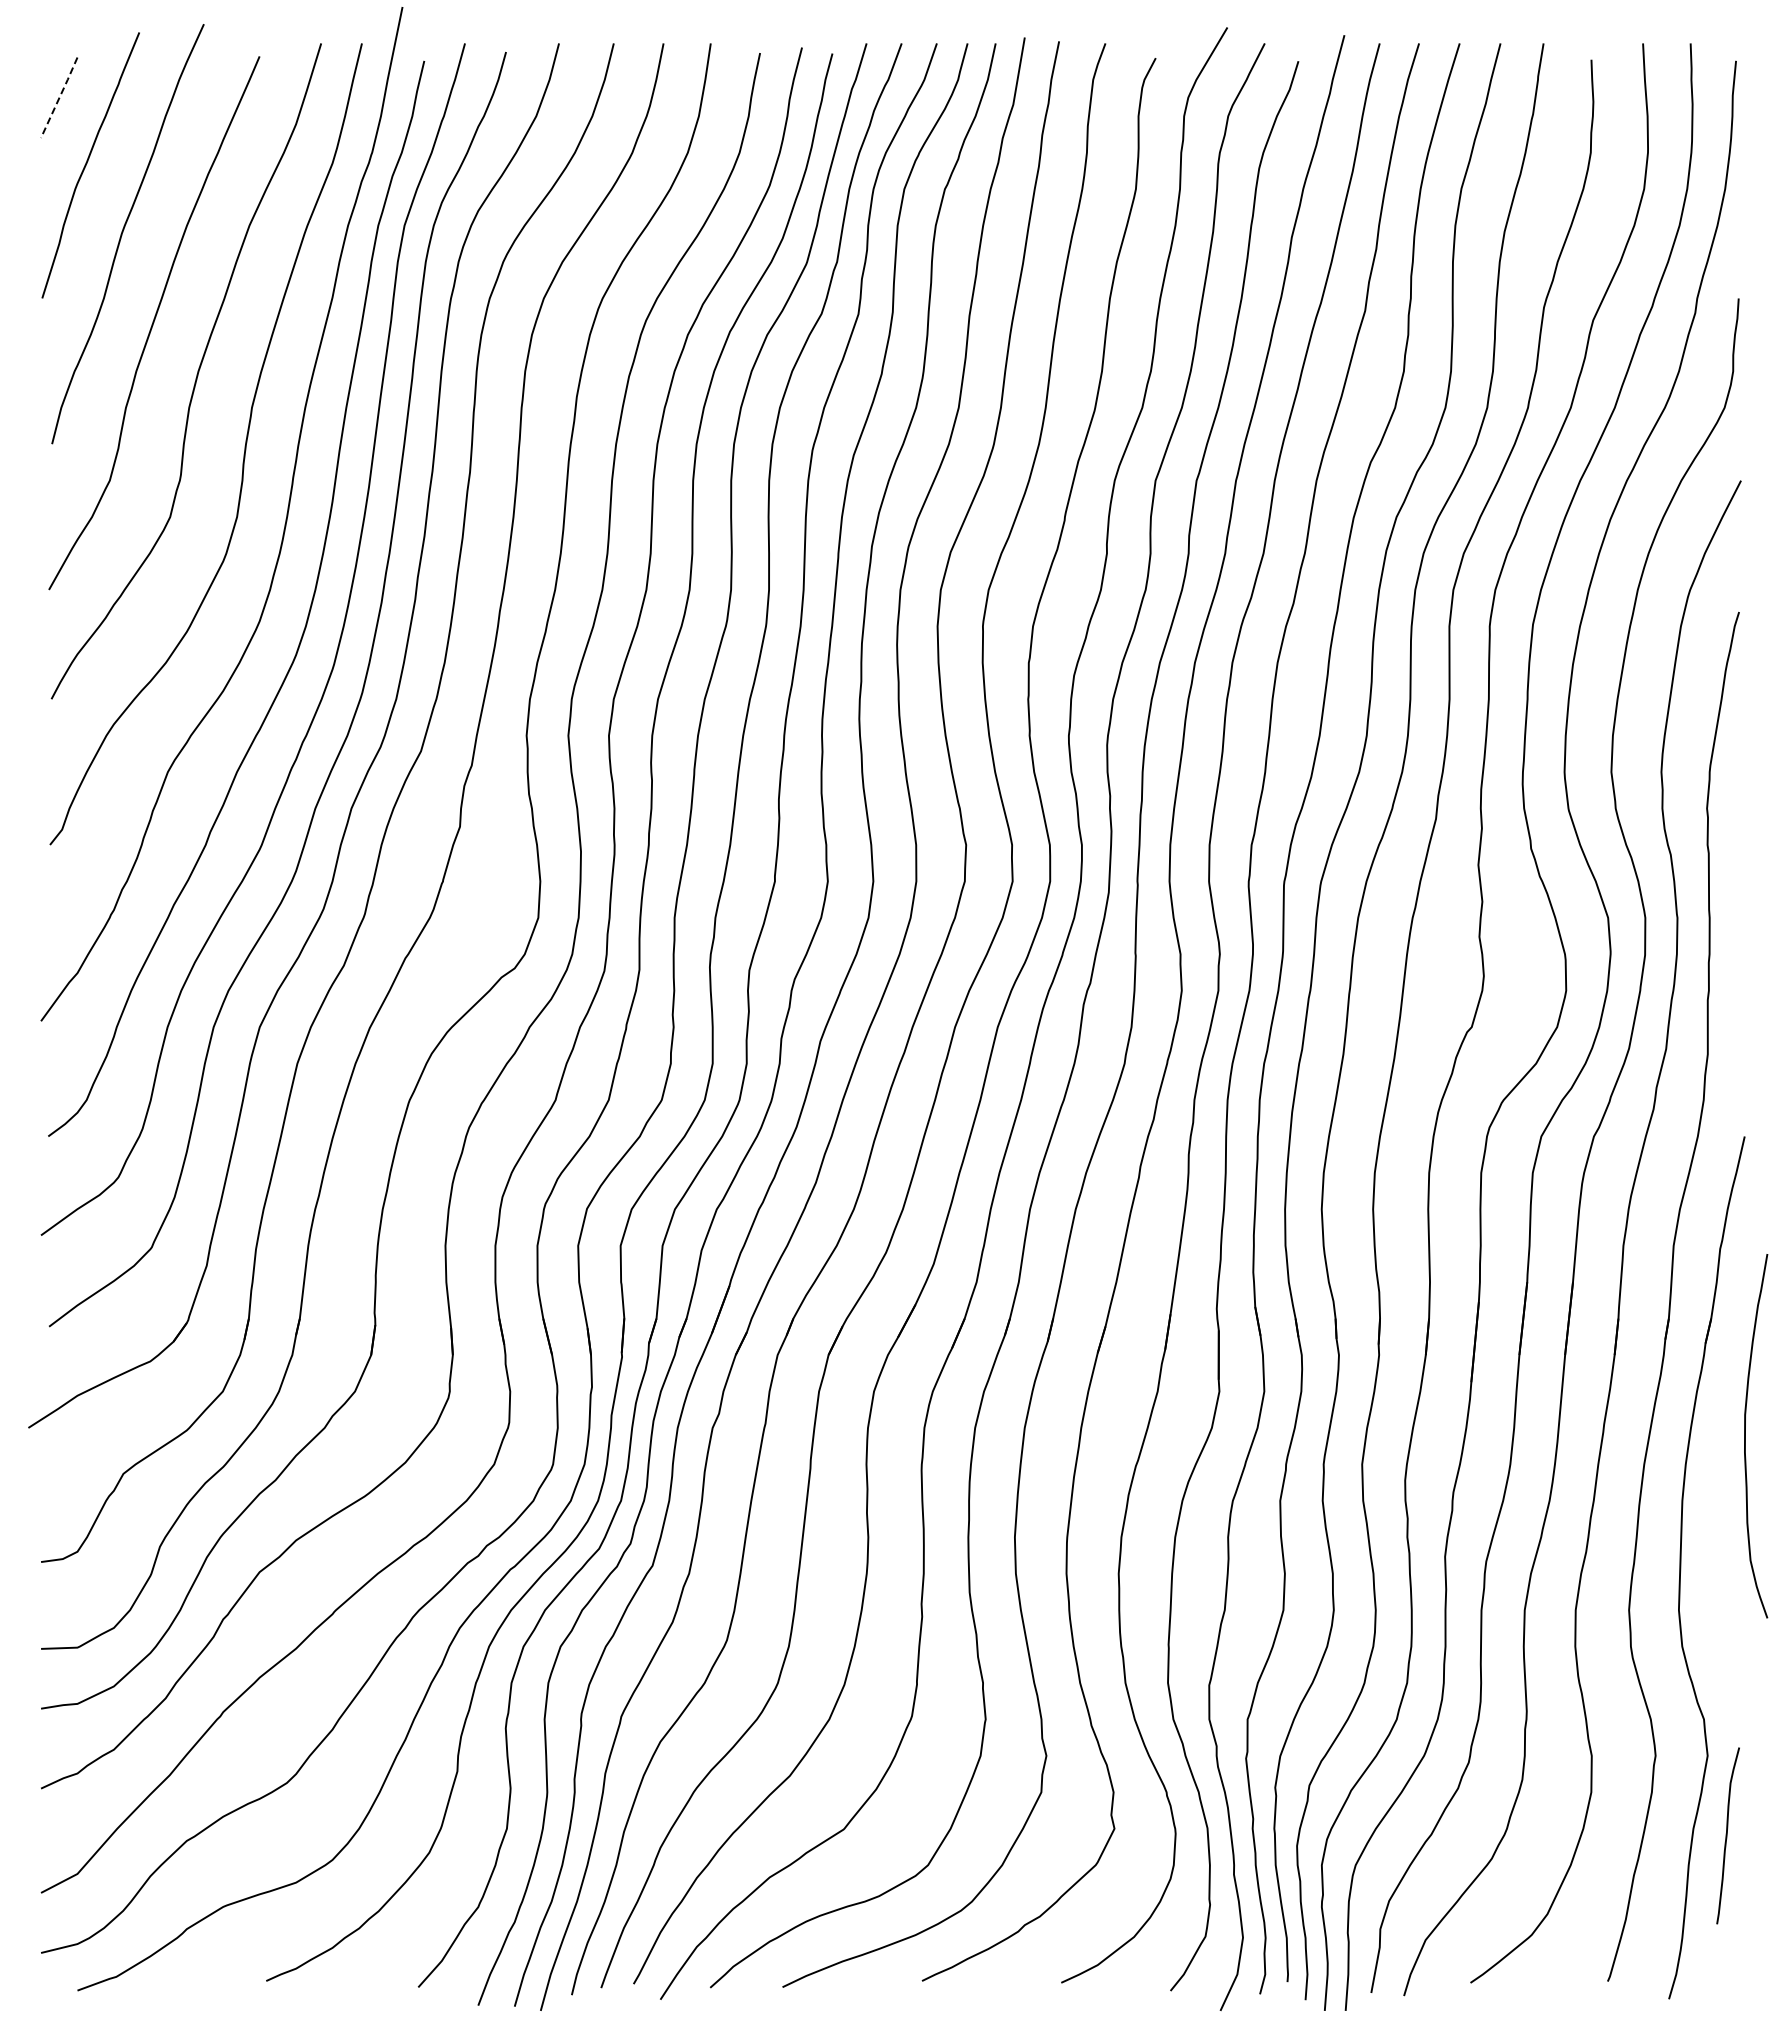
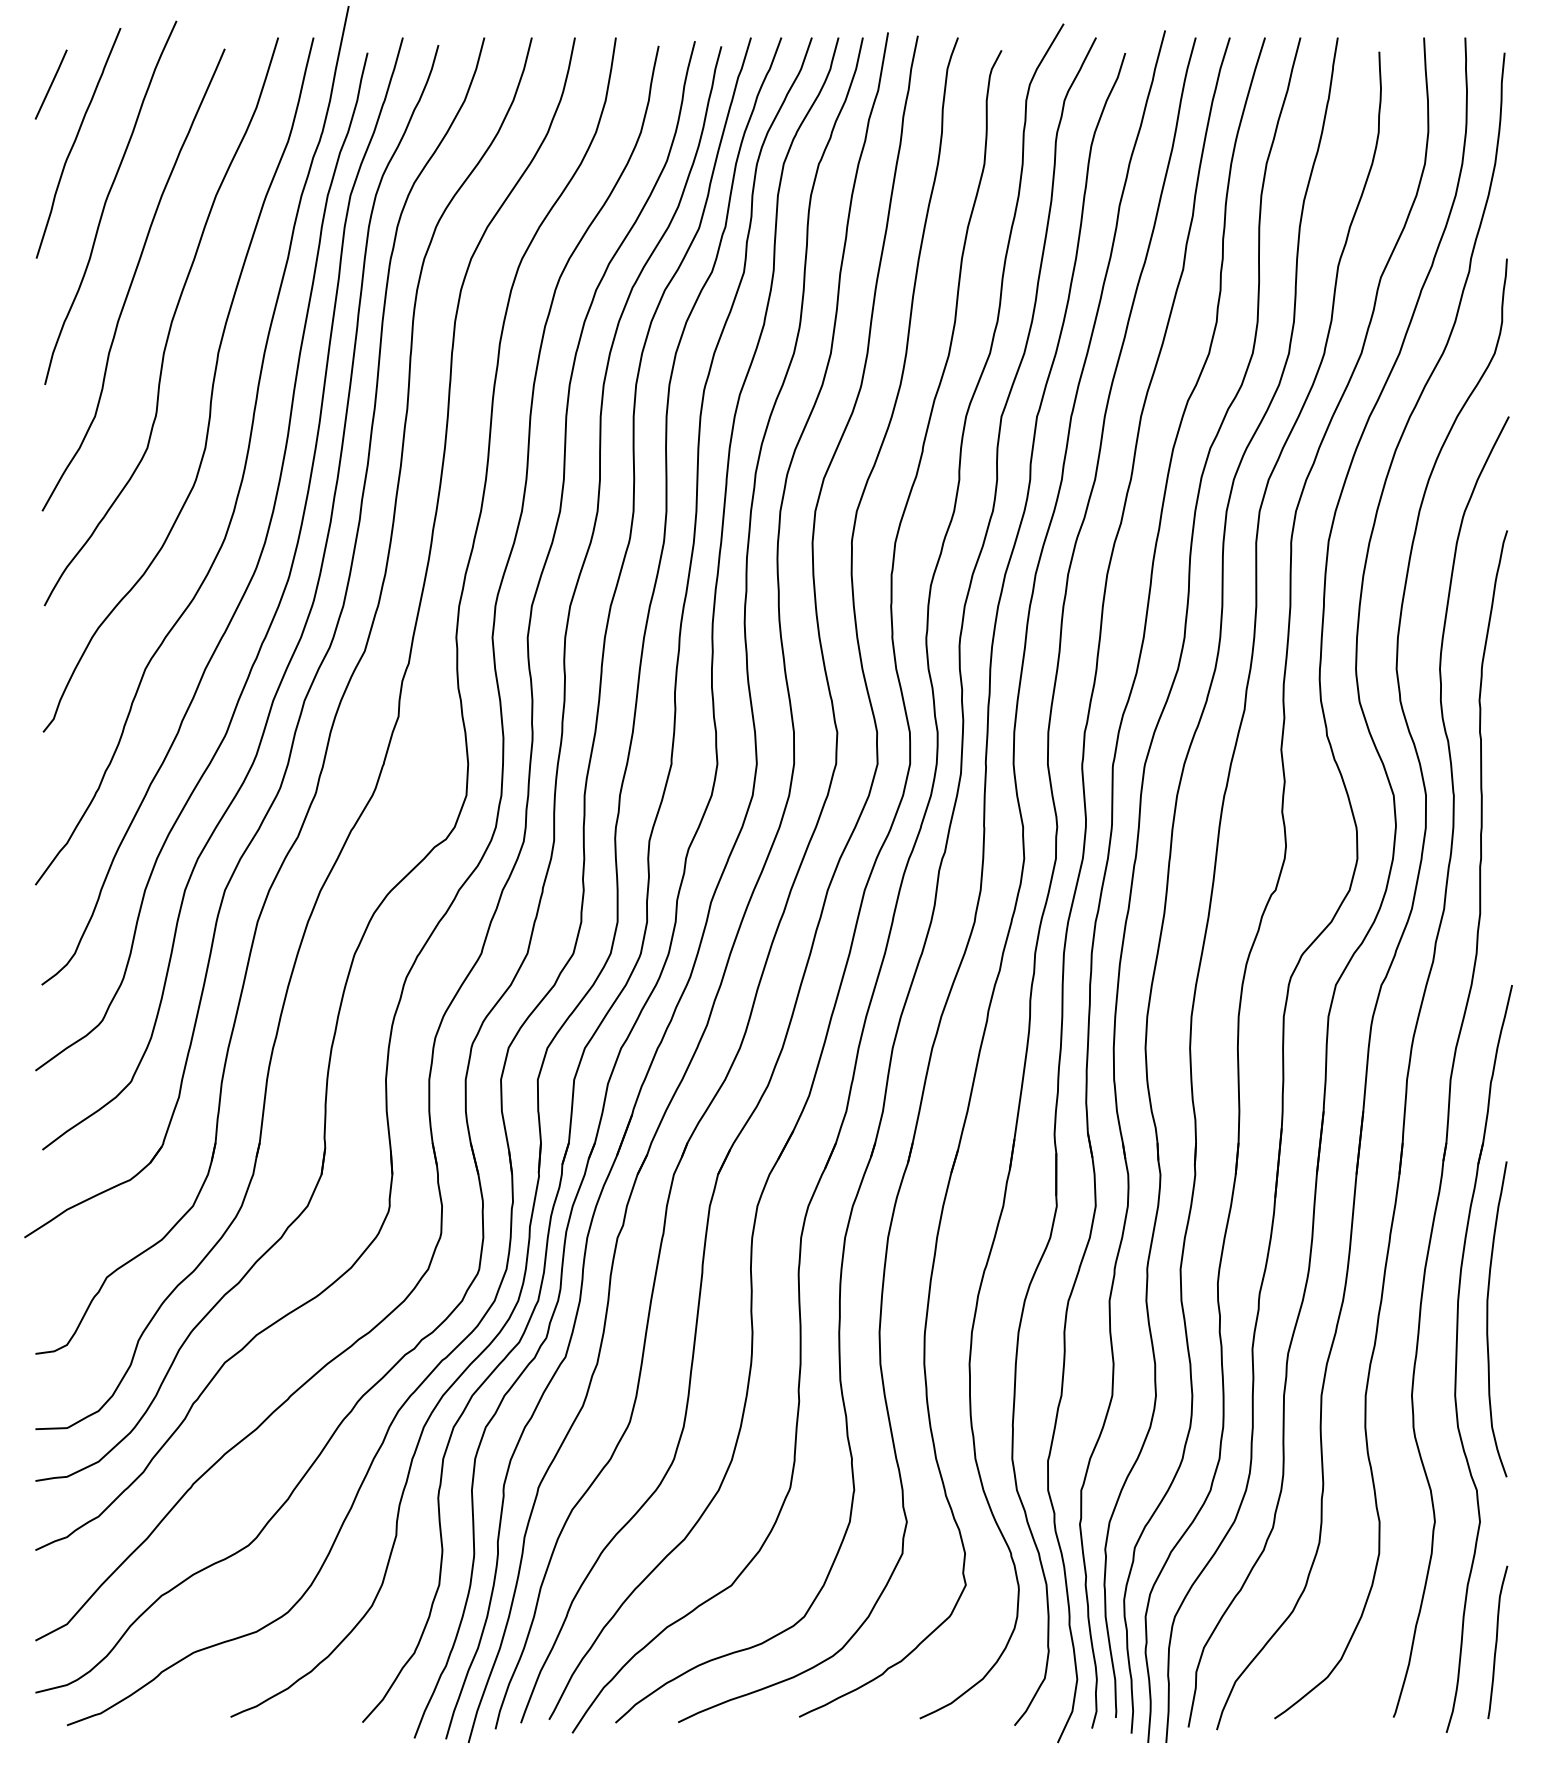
line: (59, 97) -> (51, 84), dashed -> solid
curve: (1745, 1436) -> (1487, 1319), moved
curve: (1727, 1835) -> (1497, 1642), moved

